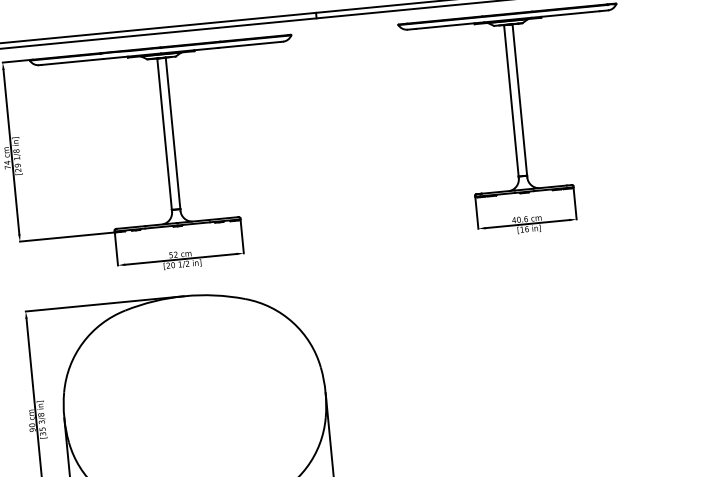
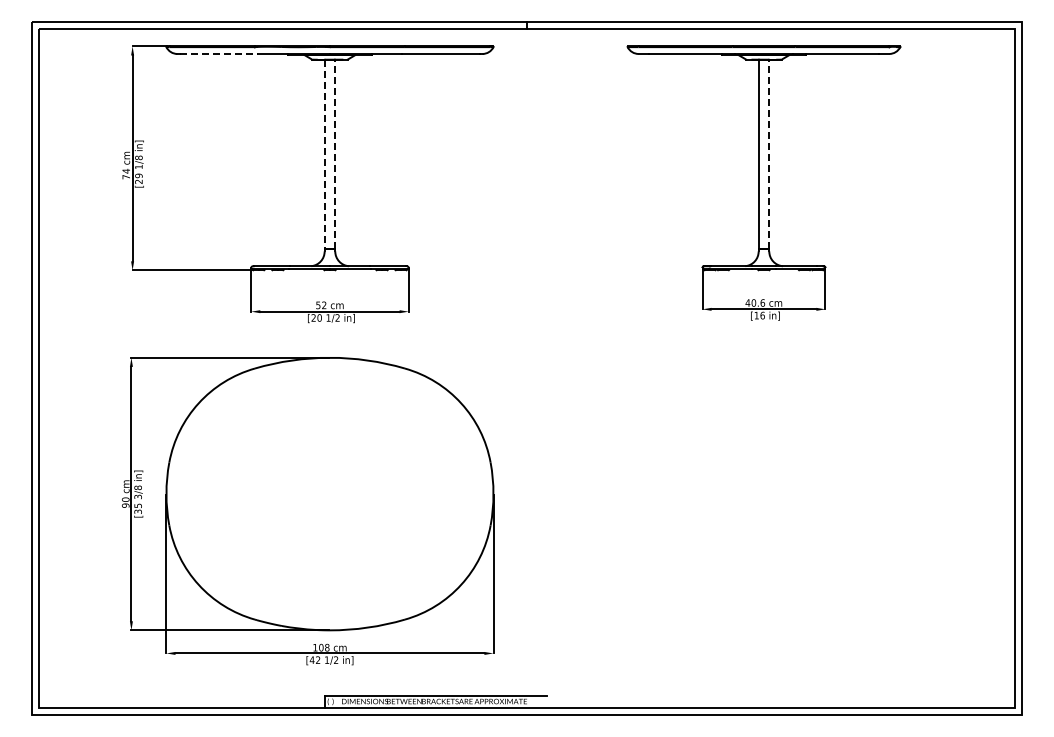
line: (72, 61) -> (219, 53), solid -> dashed
line: (520, 99) -> (769, 154), solid -> dashed
line: (173, 133) -> (335, 154), solid -> dashed
line: (164, 134) -> (324, 154), solid -> dashed

